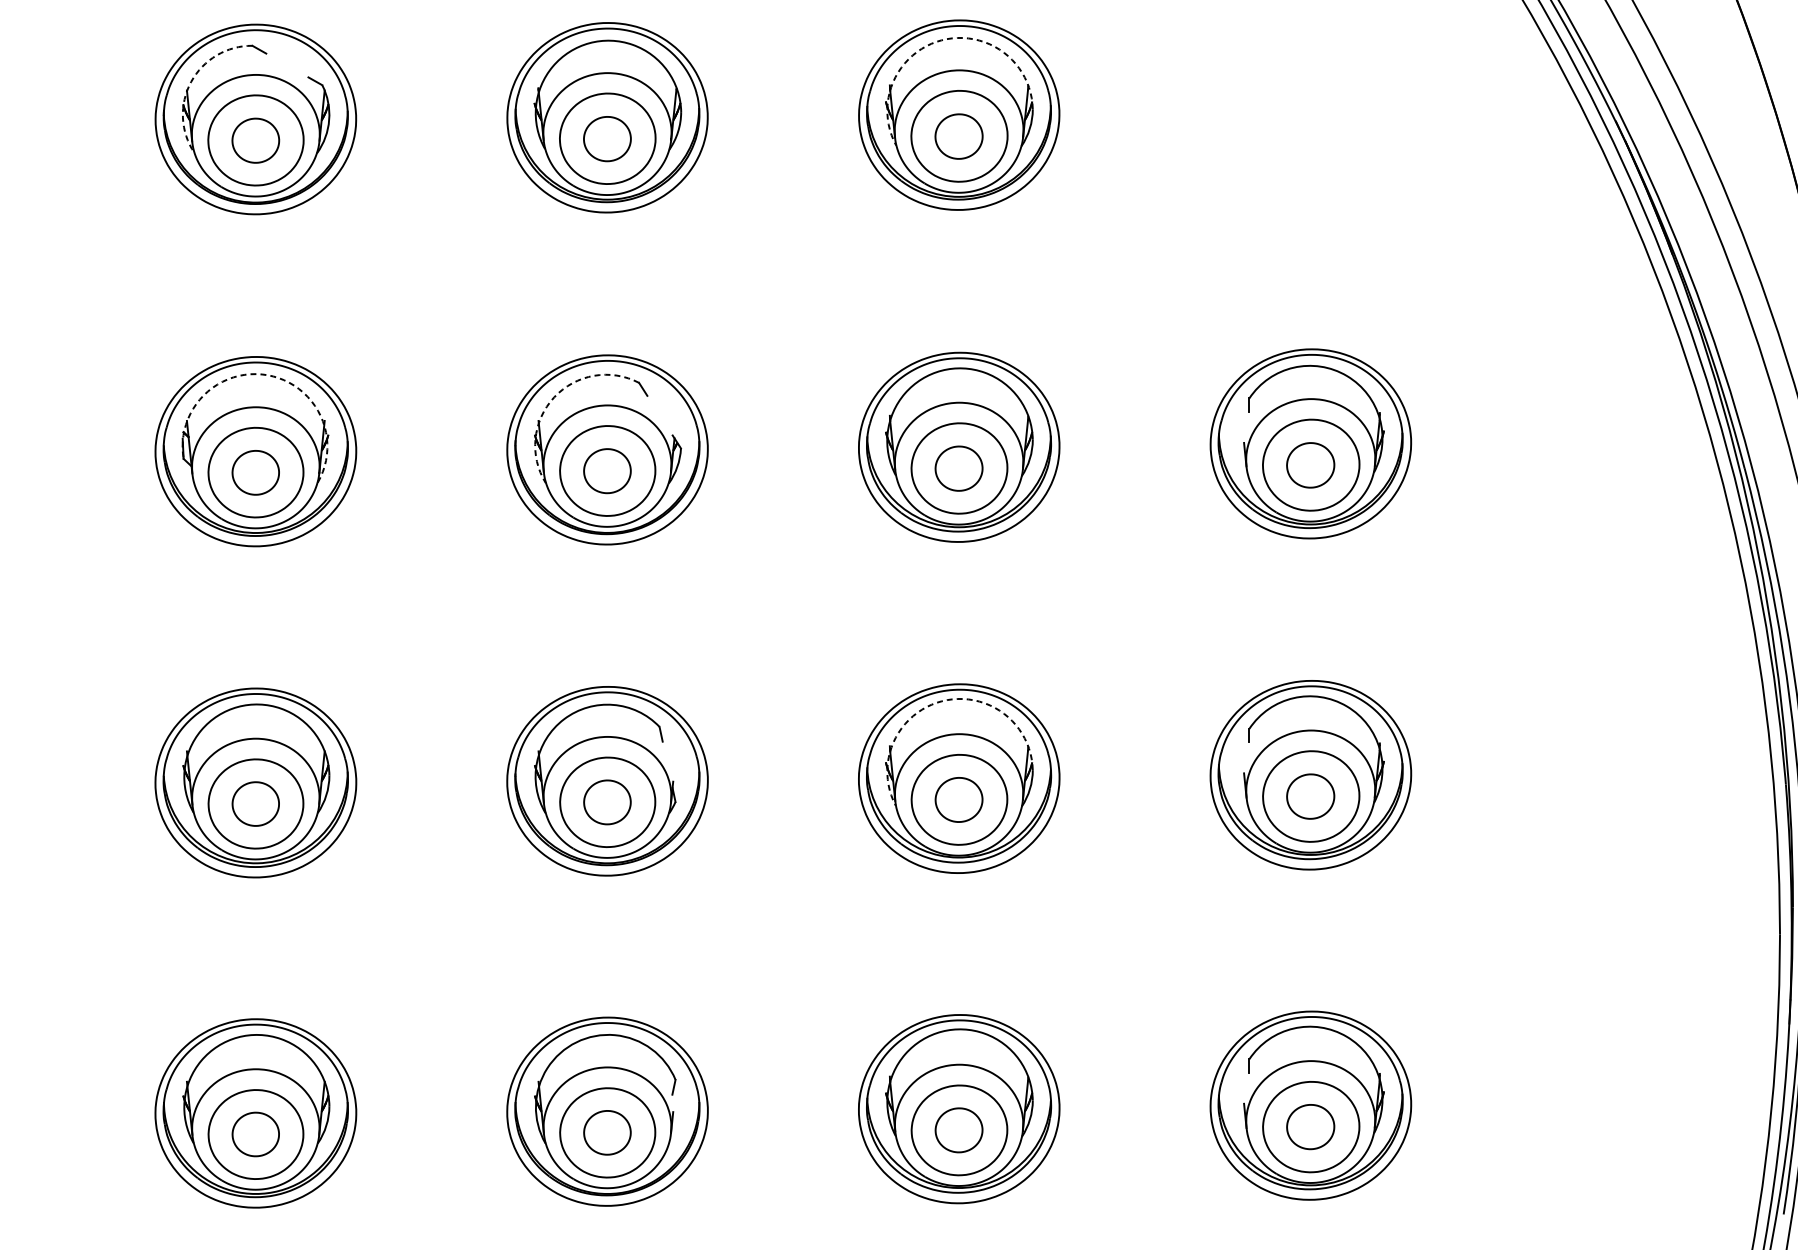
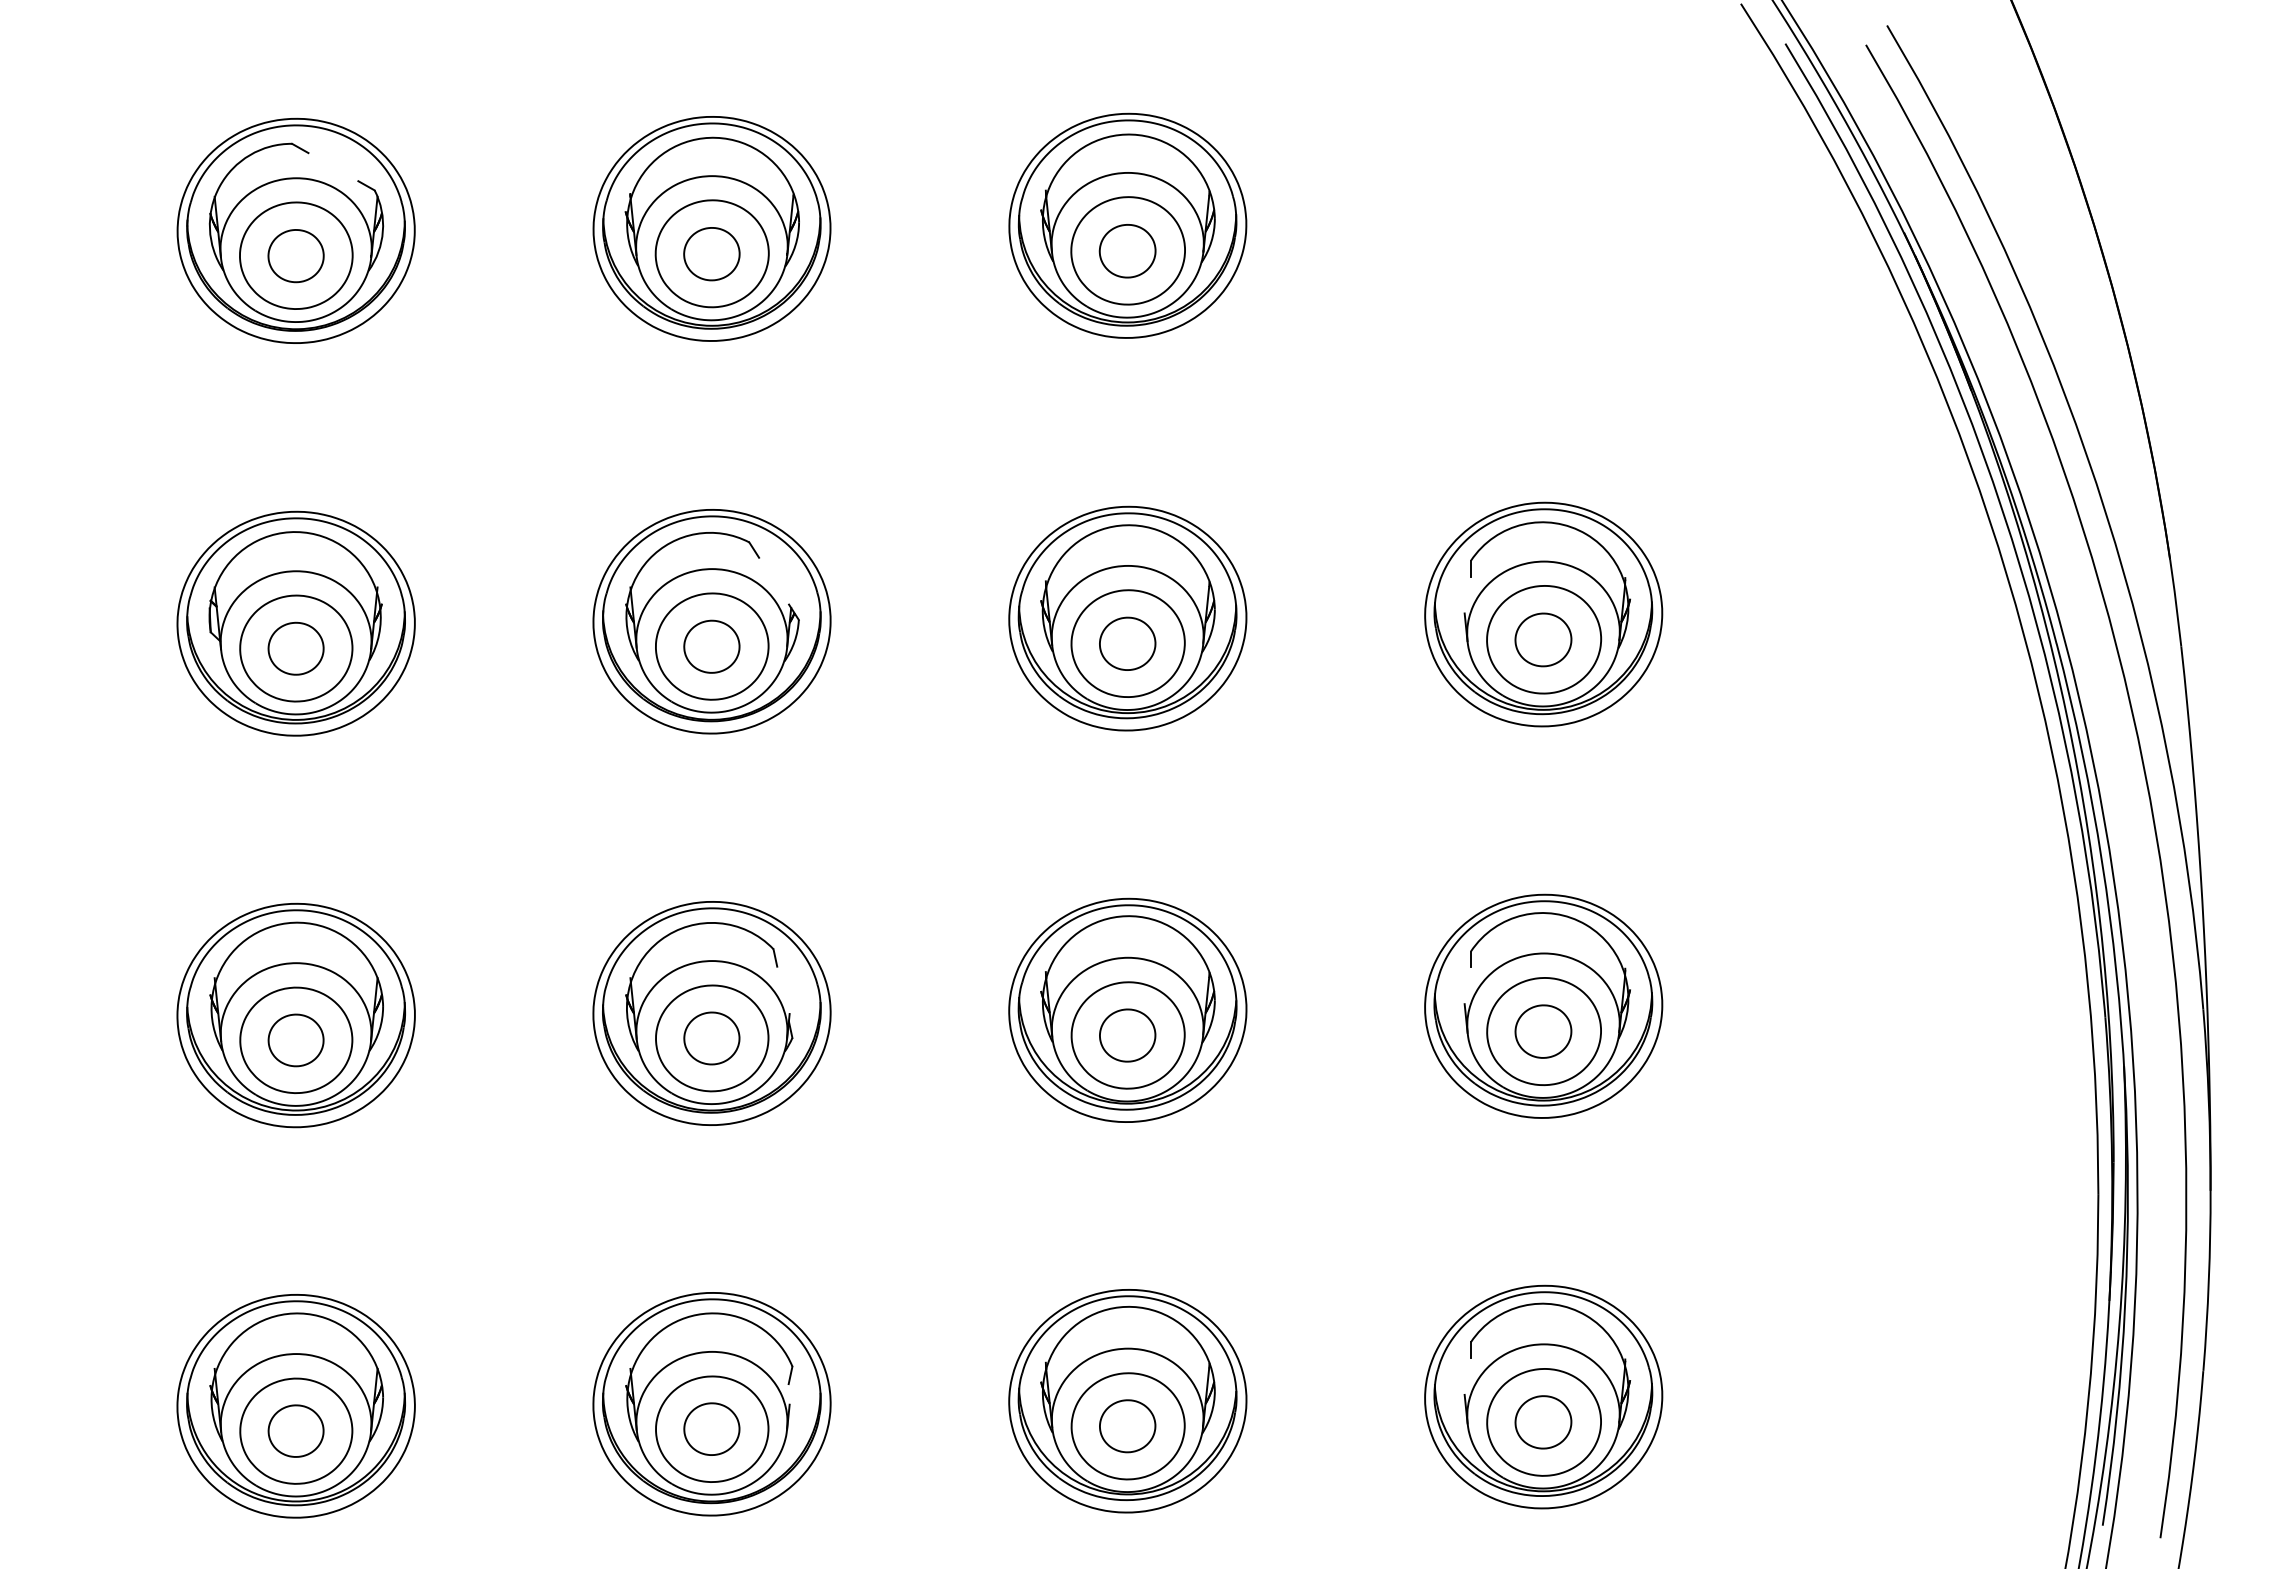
arc: (941, 40) -> (1106, 137), dashed -> solid
arc: (191, 81) -> (219, 186), dashed -> solid
arc: (267, 375) -> (310, 533), dashed -> solid
arc: (553, 397) -> (648, 559), dashed -> solid
arc: (942, 700) -> (1107, 918), dashed -> solid

